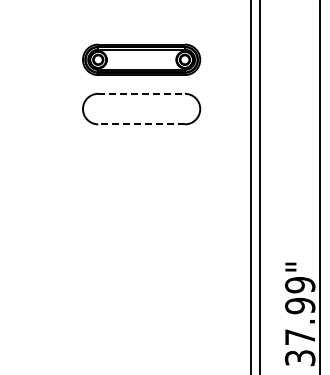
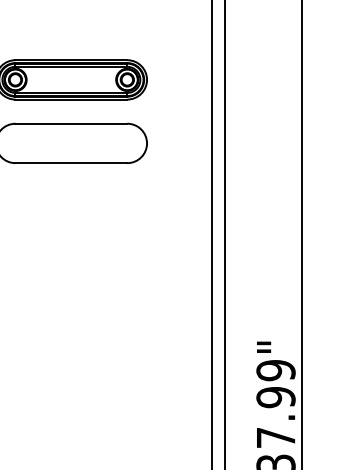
line: (142, 93) -> (72, 123), dashed -> solid
line: (141, 124) -> (71, 163), dashed -> solid

